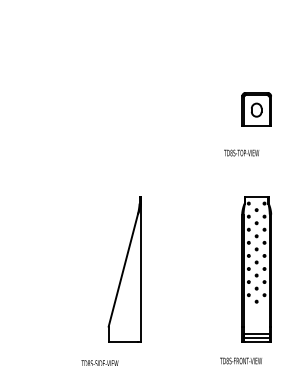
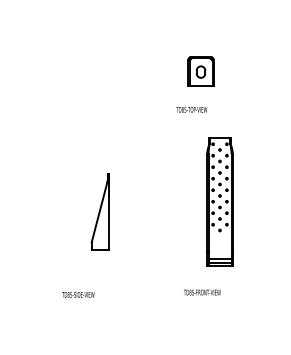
part: (256, 109) -> (200, 71), moved
text: (241, 152) -> (191, 109), moved
part: (125, 268) -> (100, 211), size x0.6
part: (256, 268) -> (219, 201), moved

